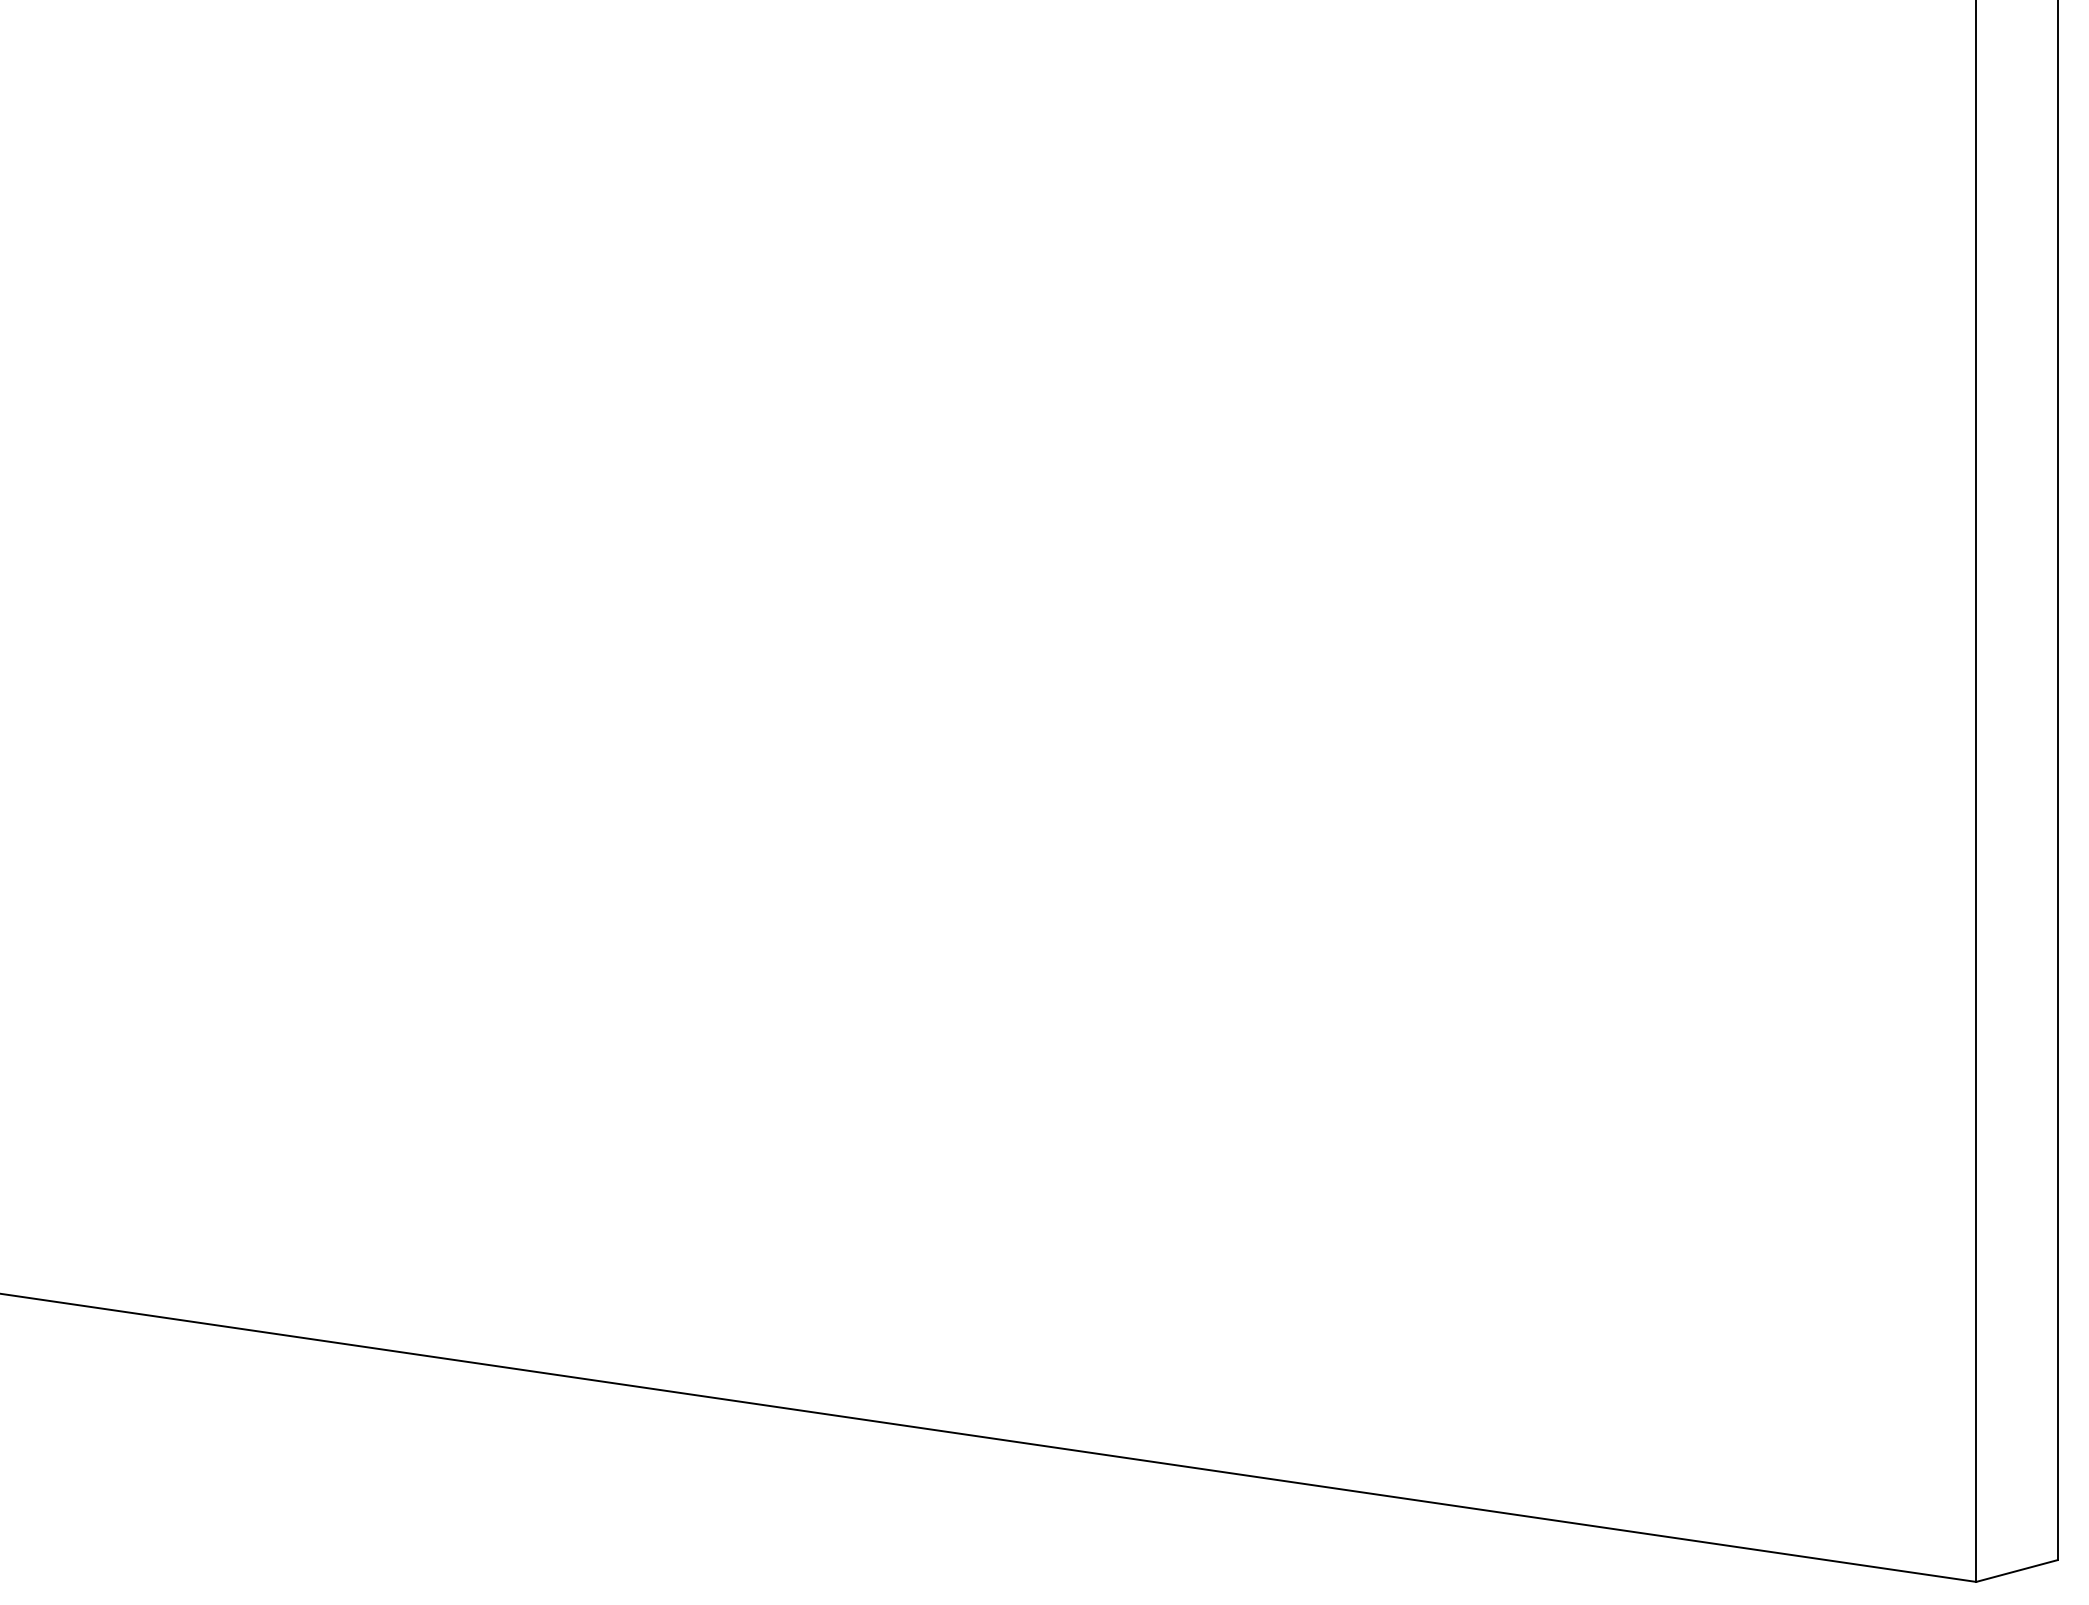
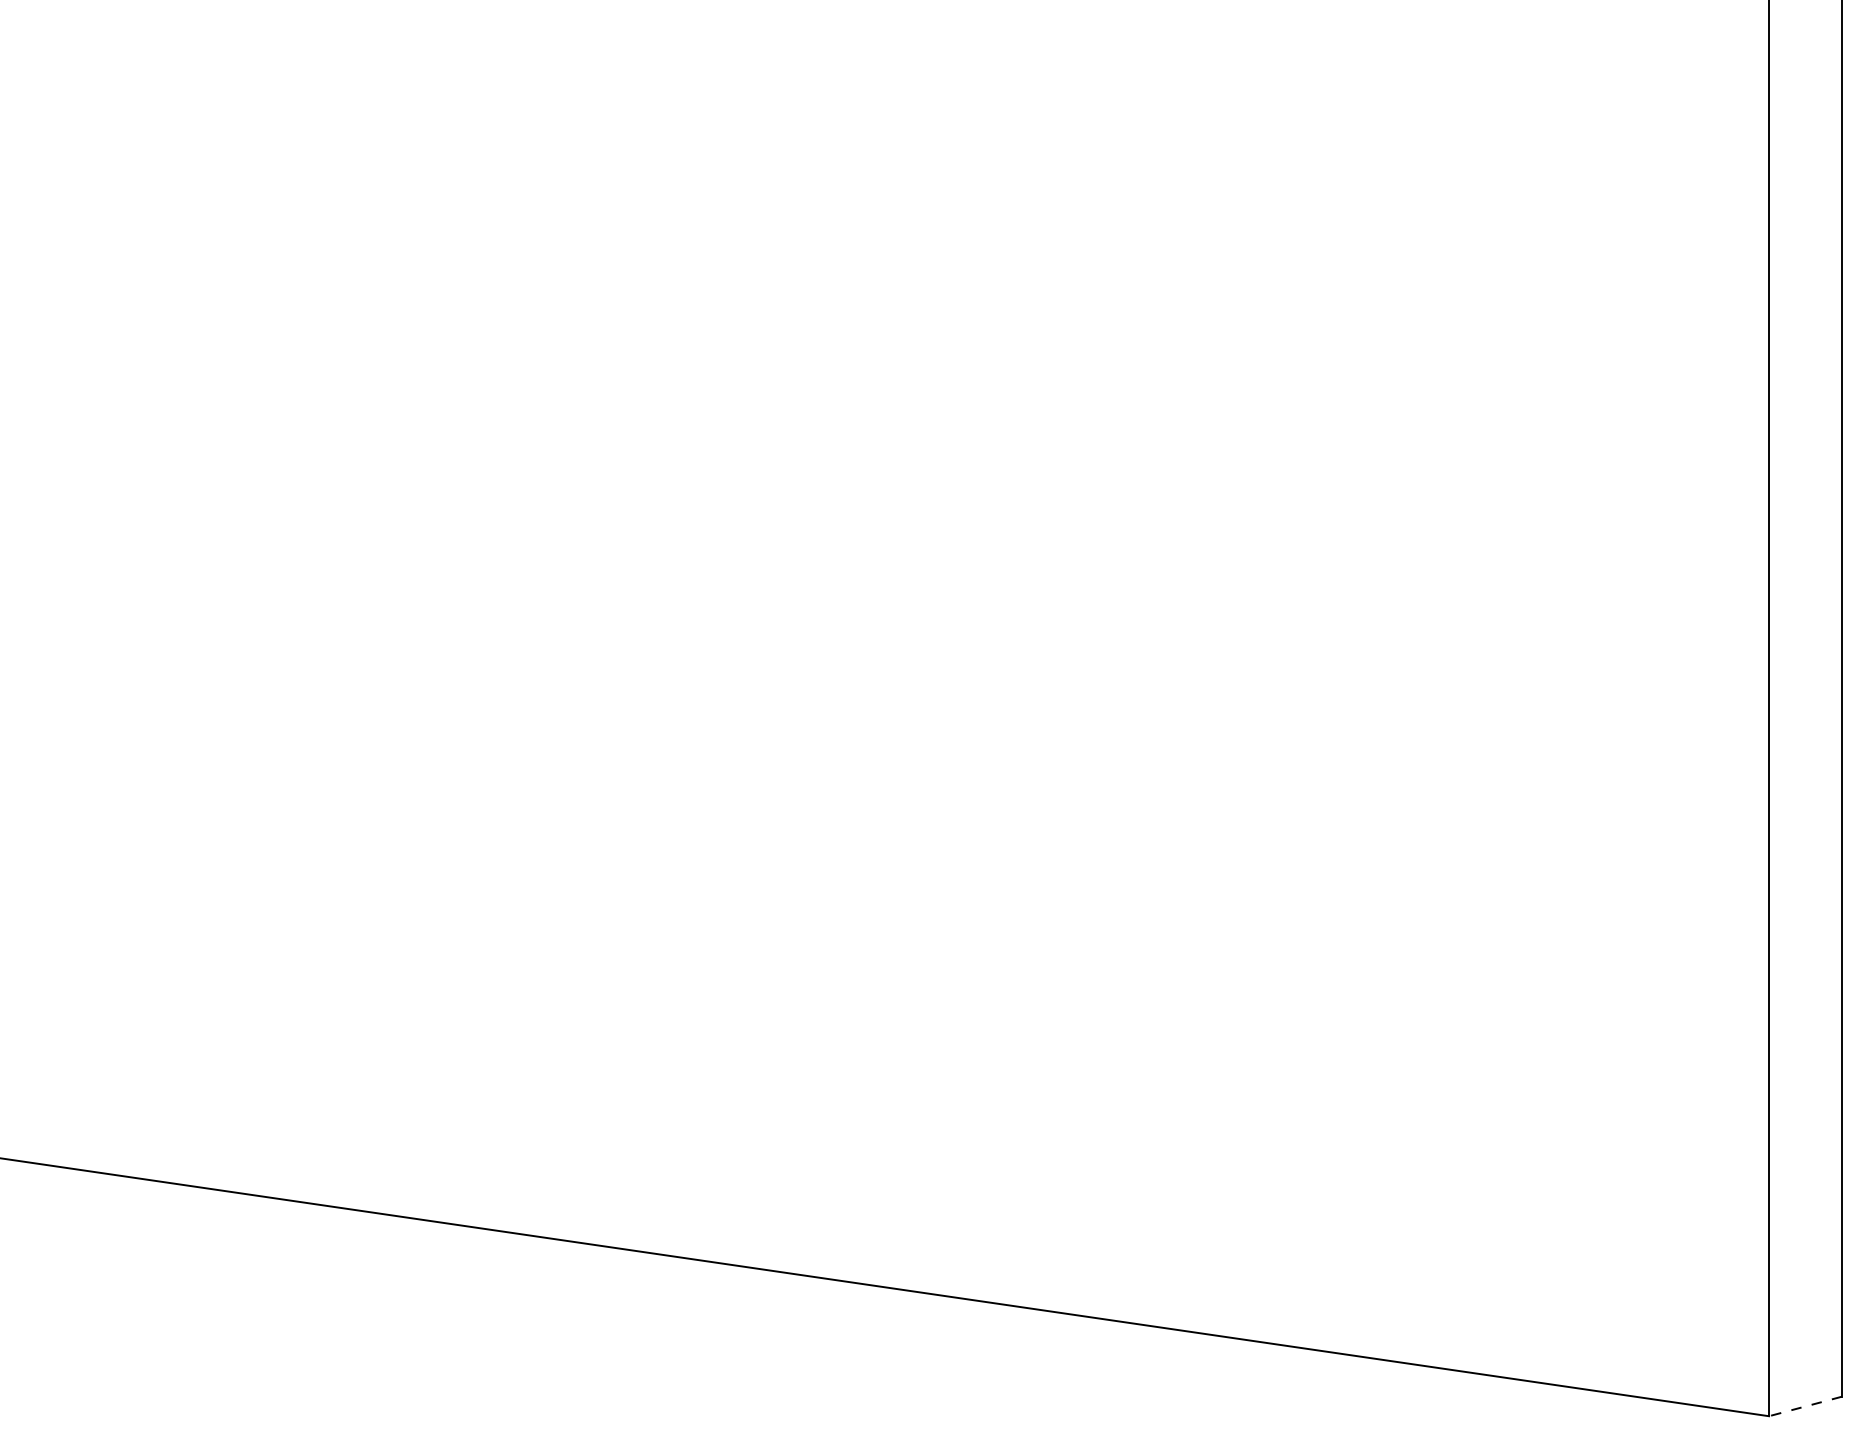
line: (2016, 1571) -> (1805, 1406), solid -> dashed

